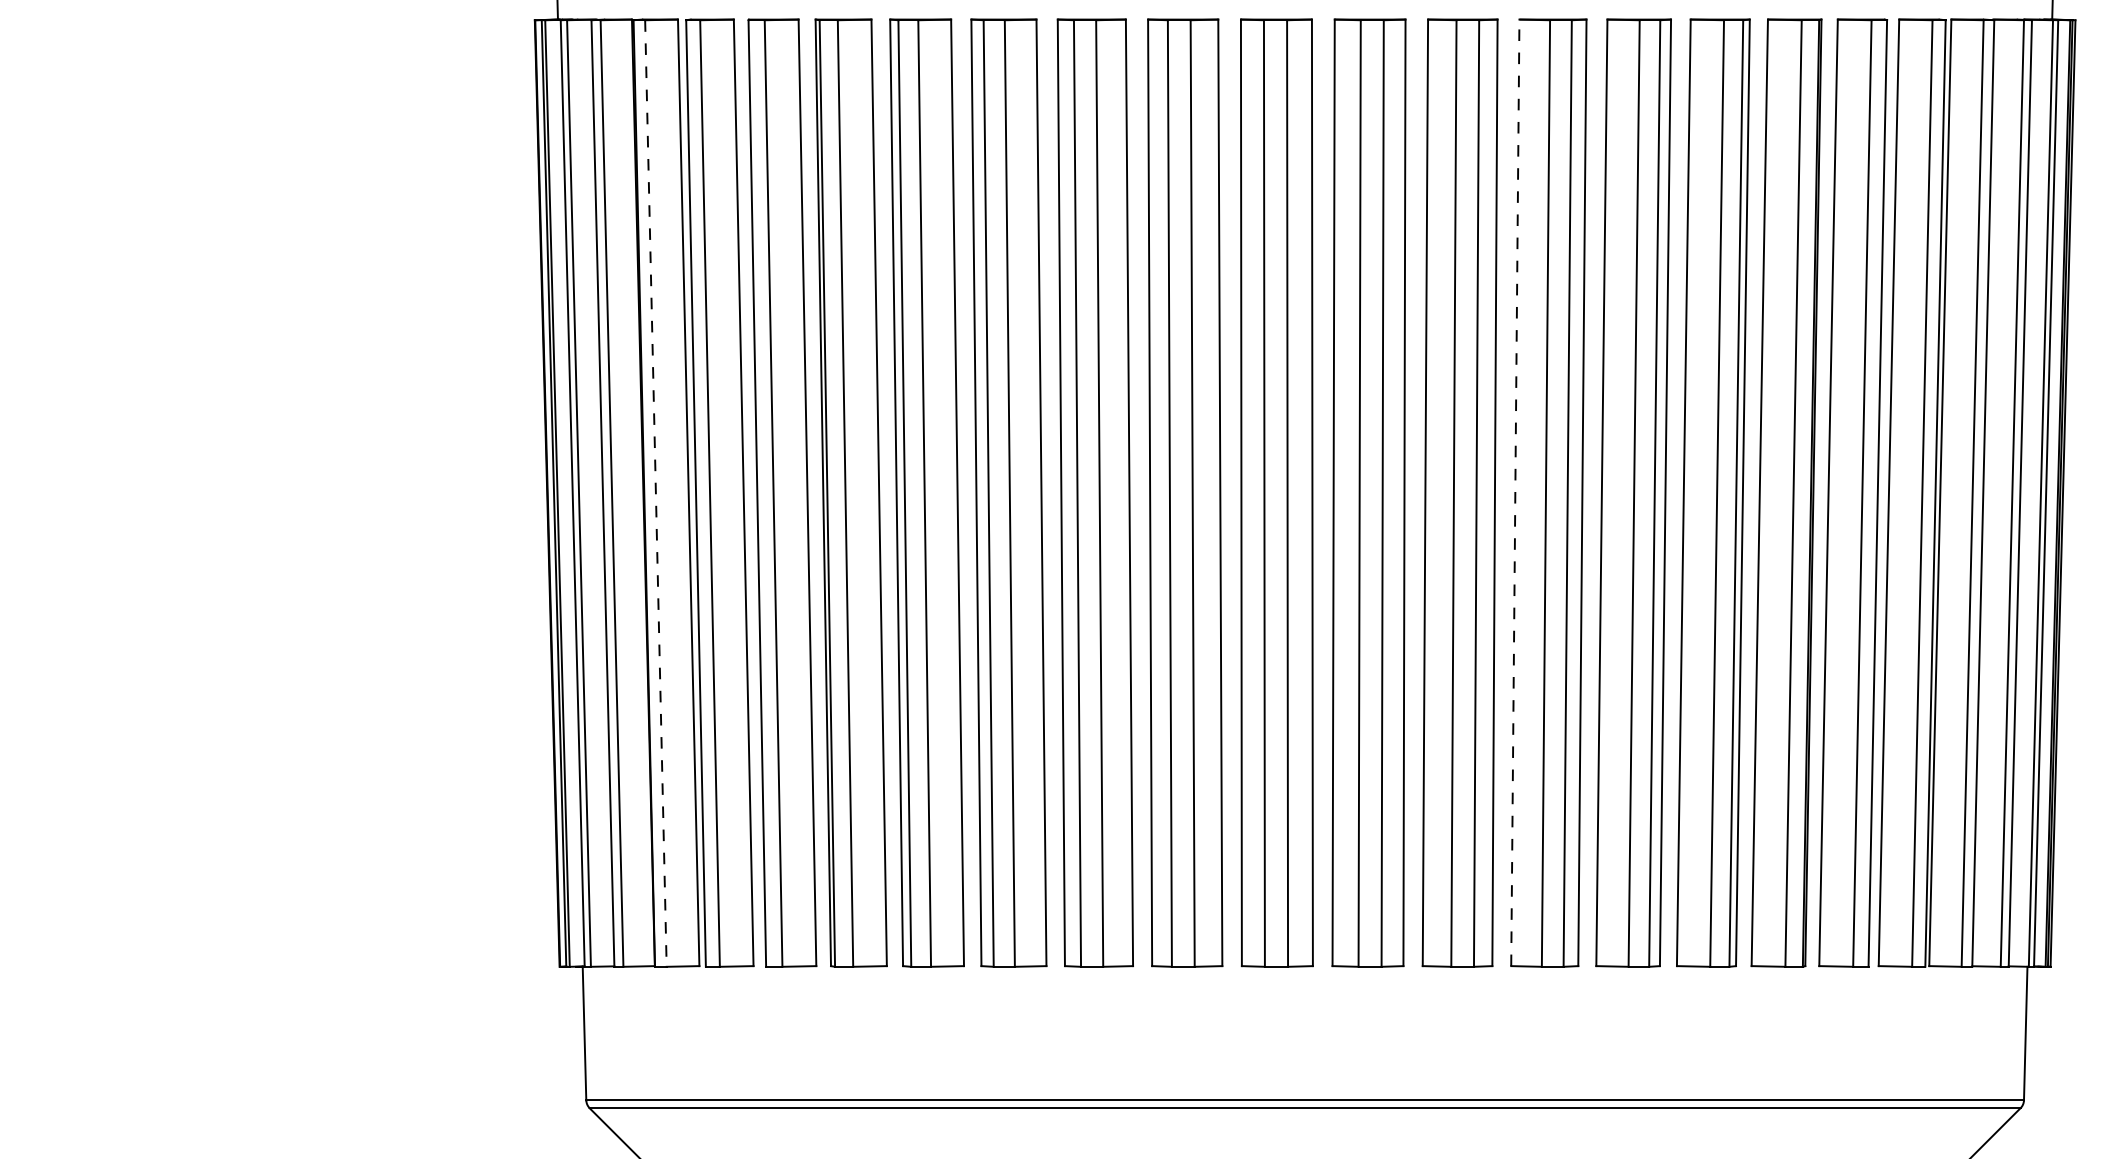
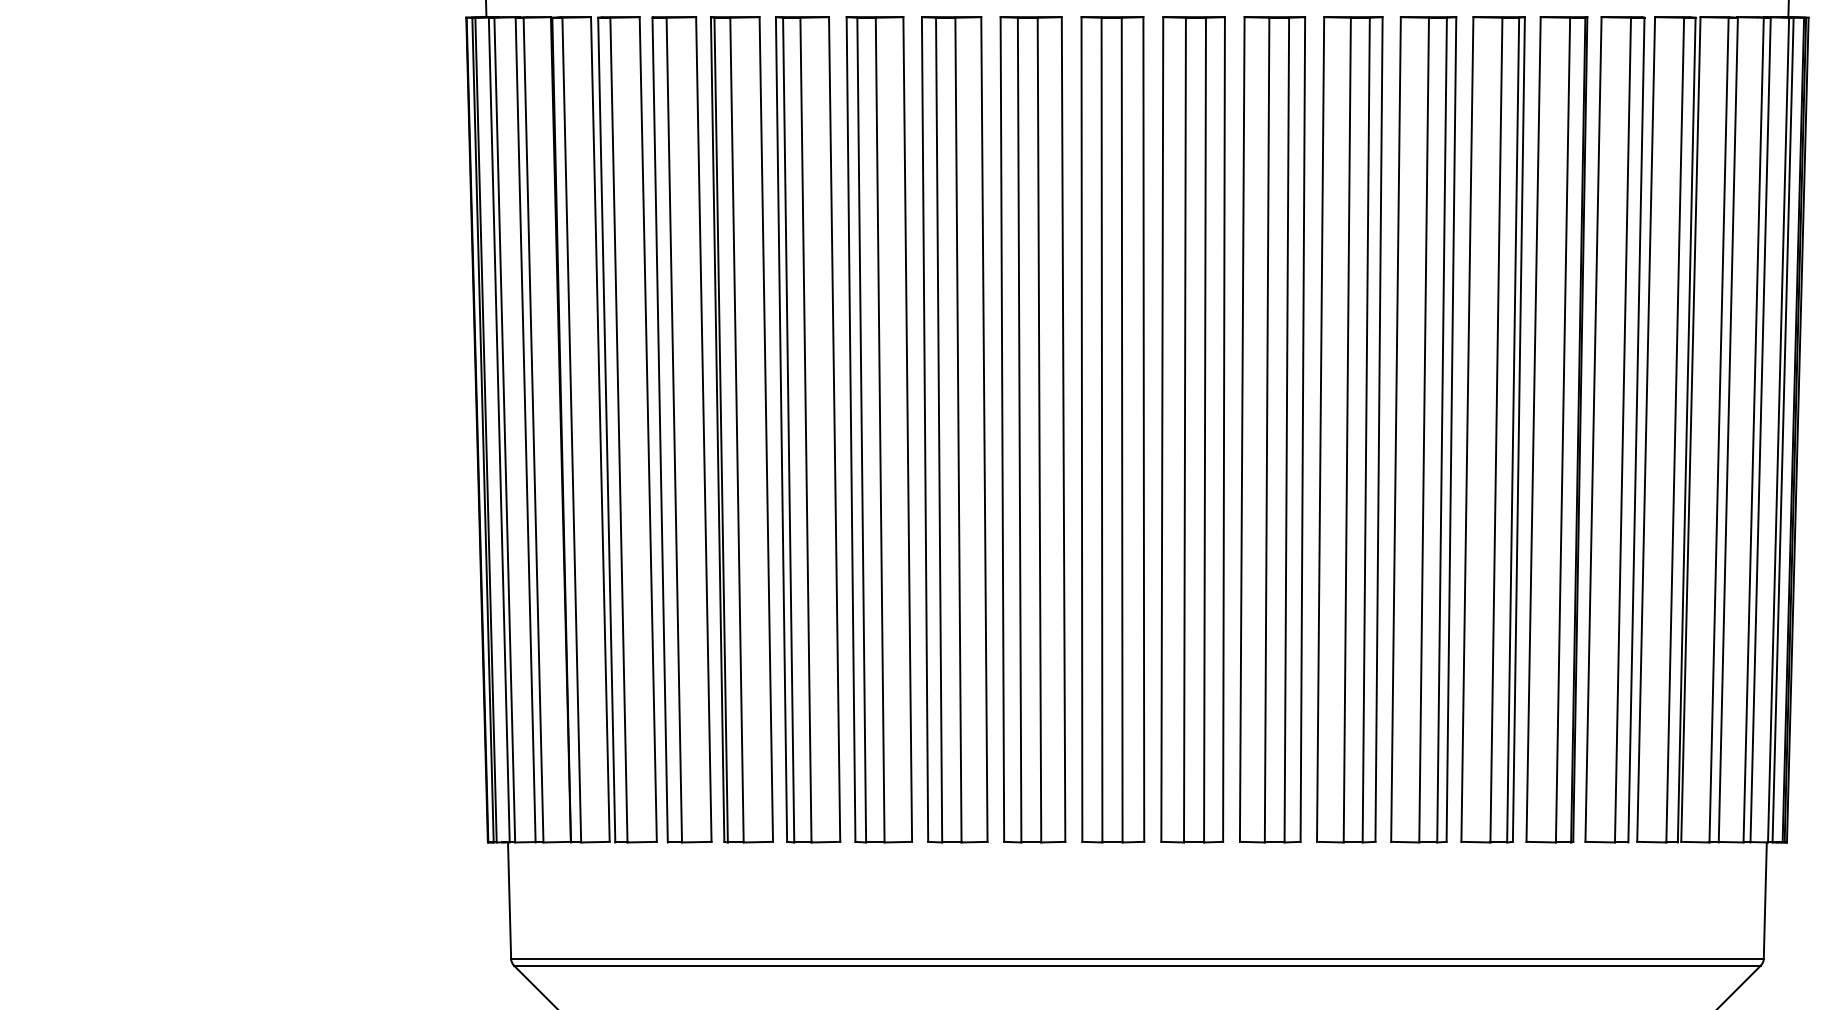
line: (1515, 492) -> (1320, 429), dashed -> solid
line: (655, 494) -> (571, 430), dashed -> solid

